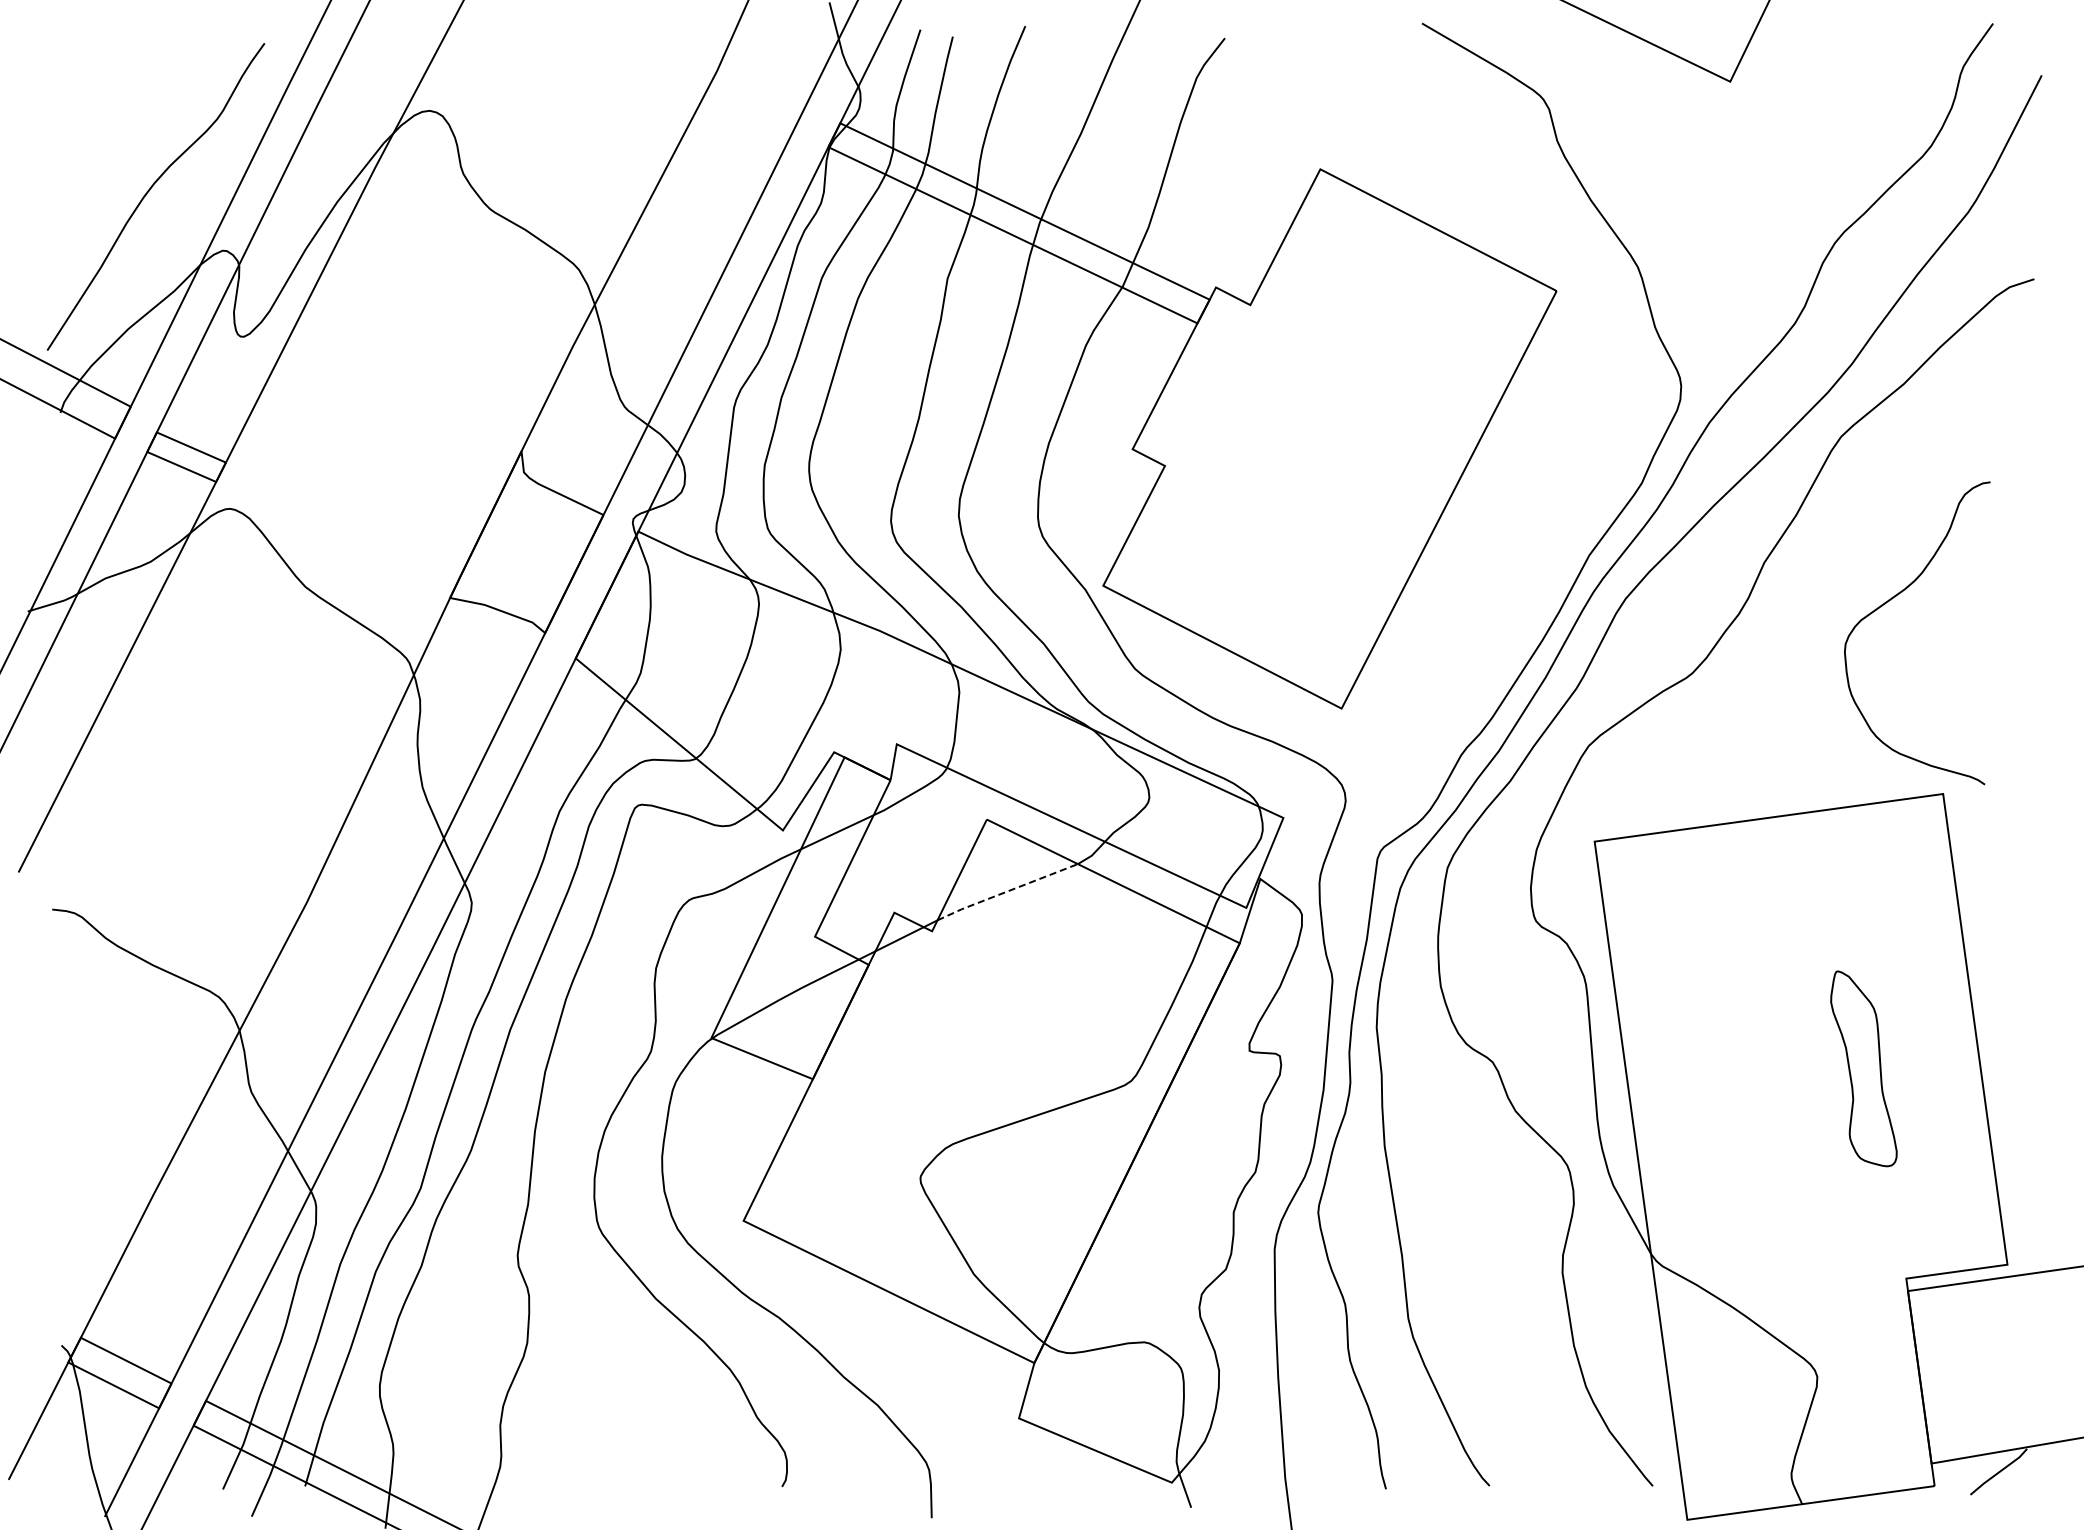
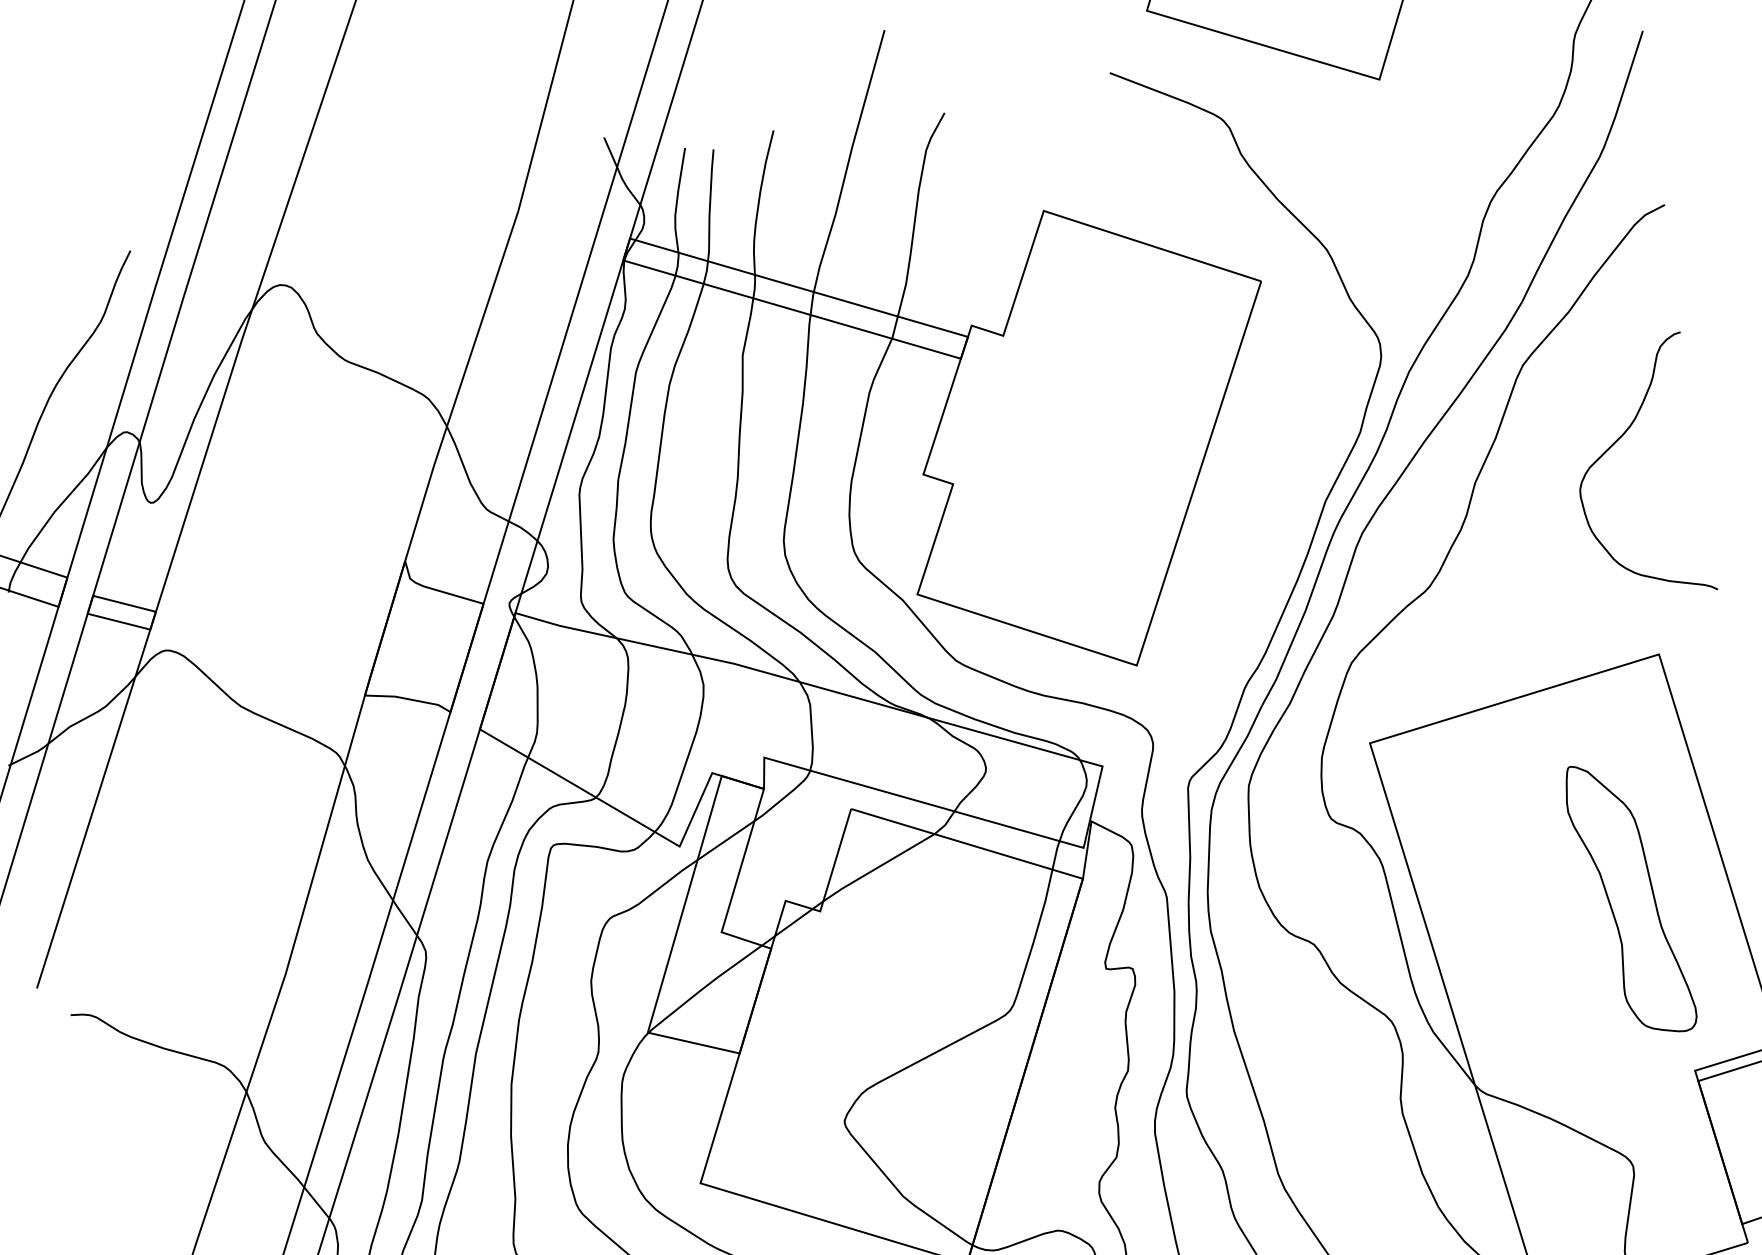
curve: (1895, 597) -> (1616, 443), moved
line: (1007, 891) -> (878, 867), dashed -> solid
part: (1863, 1068) -> (1629, 898), size x1.67

